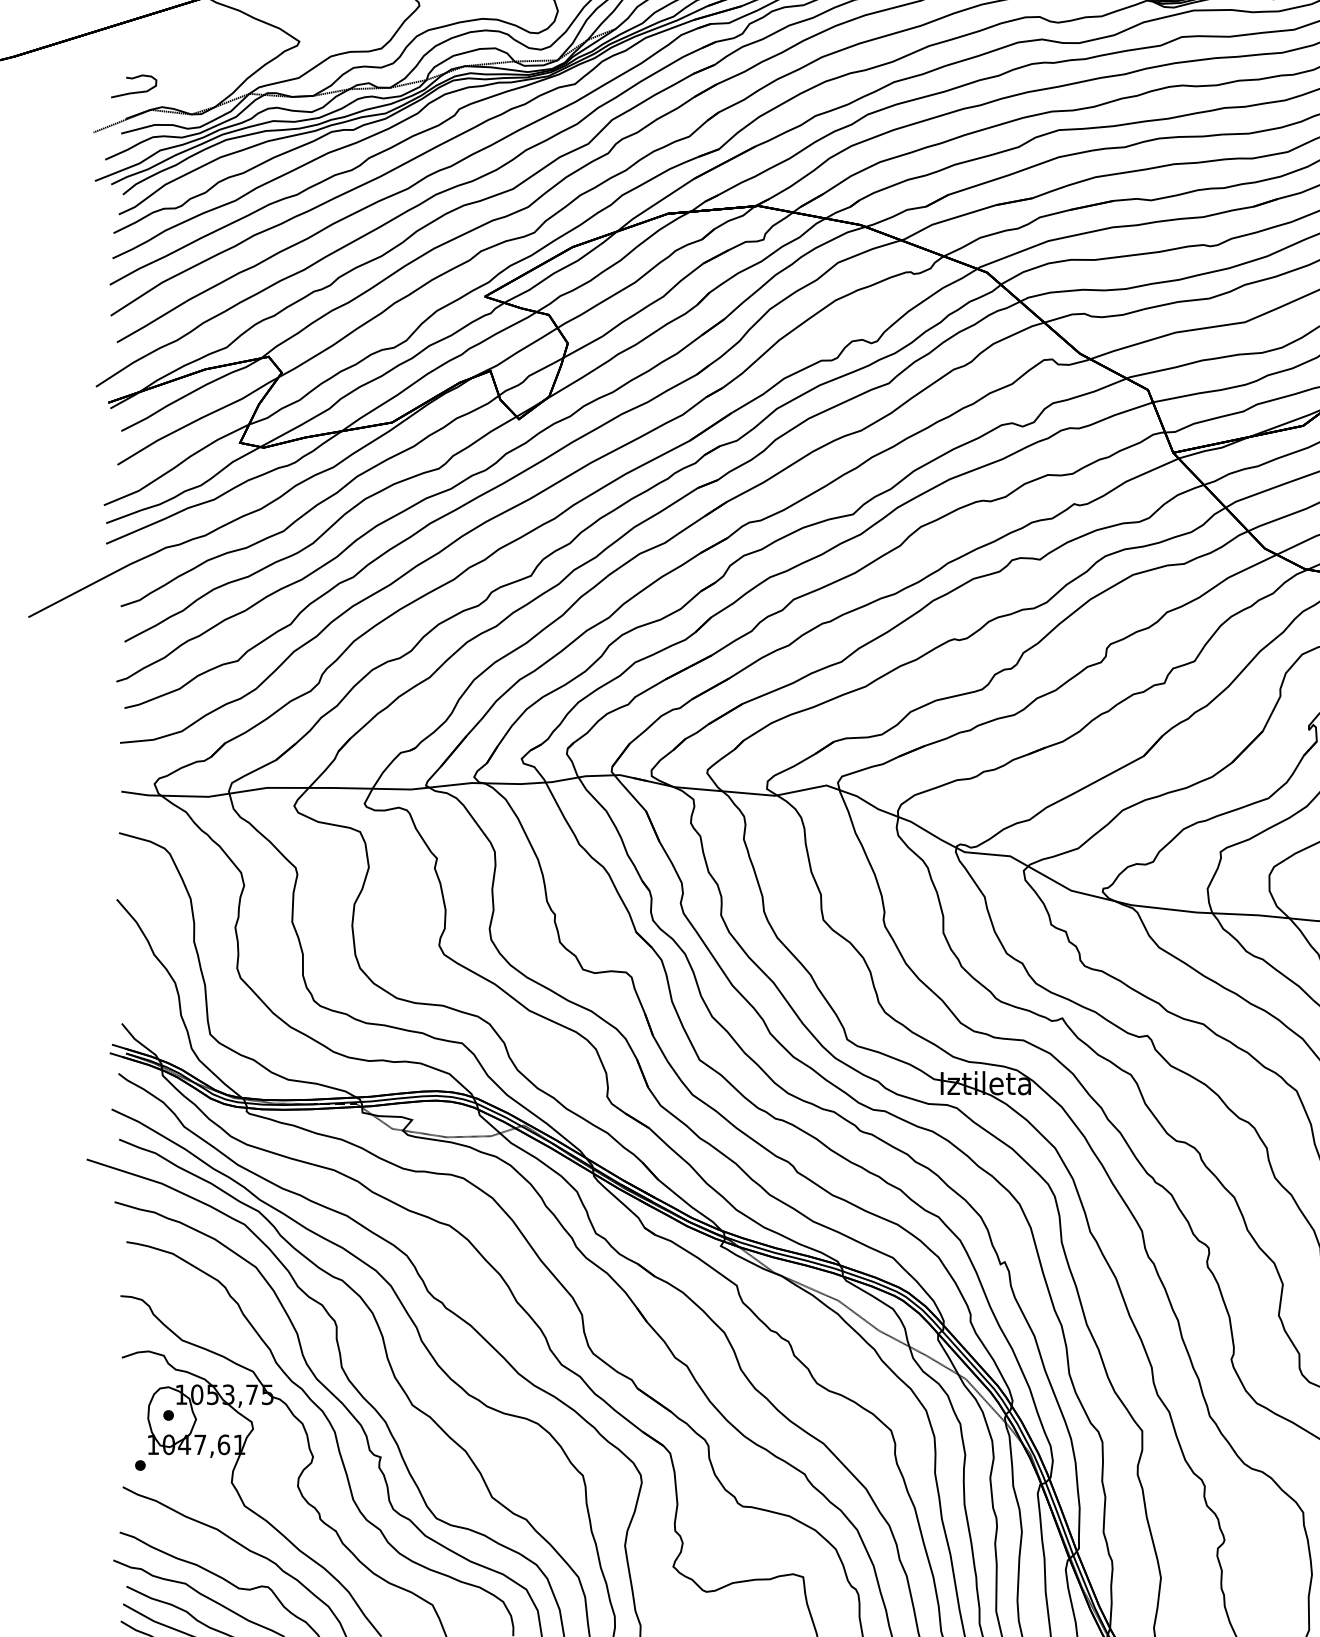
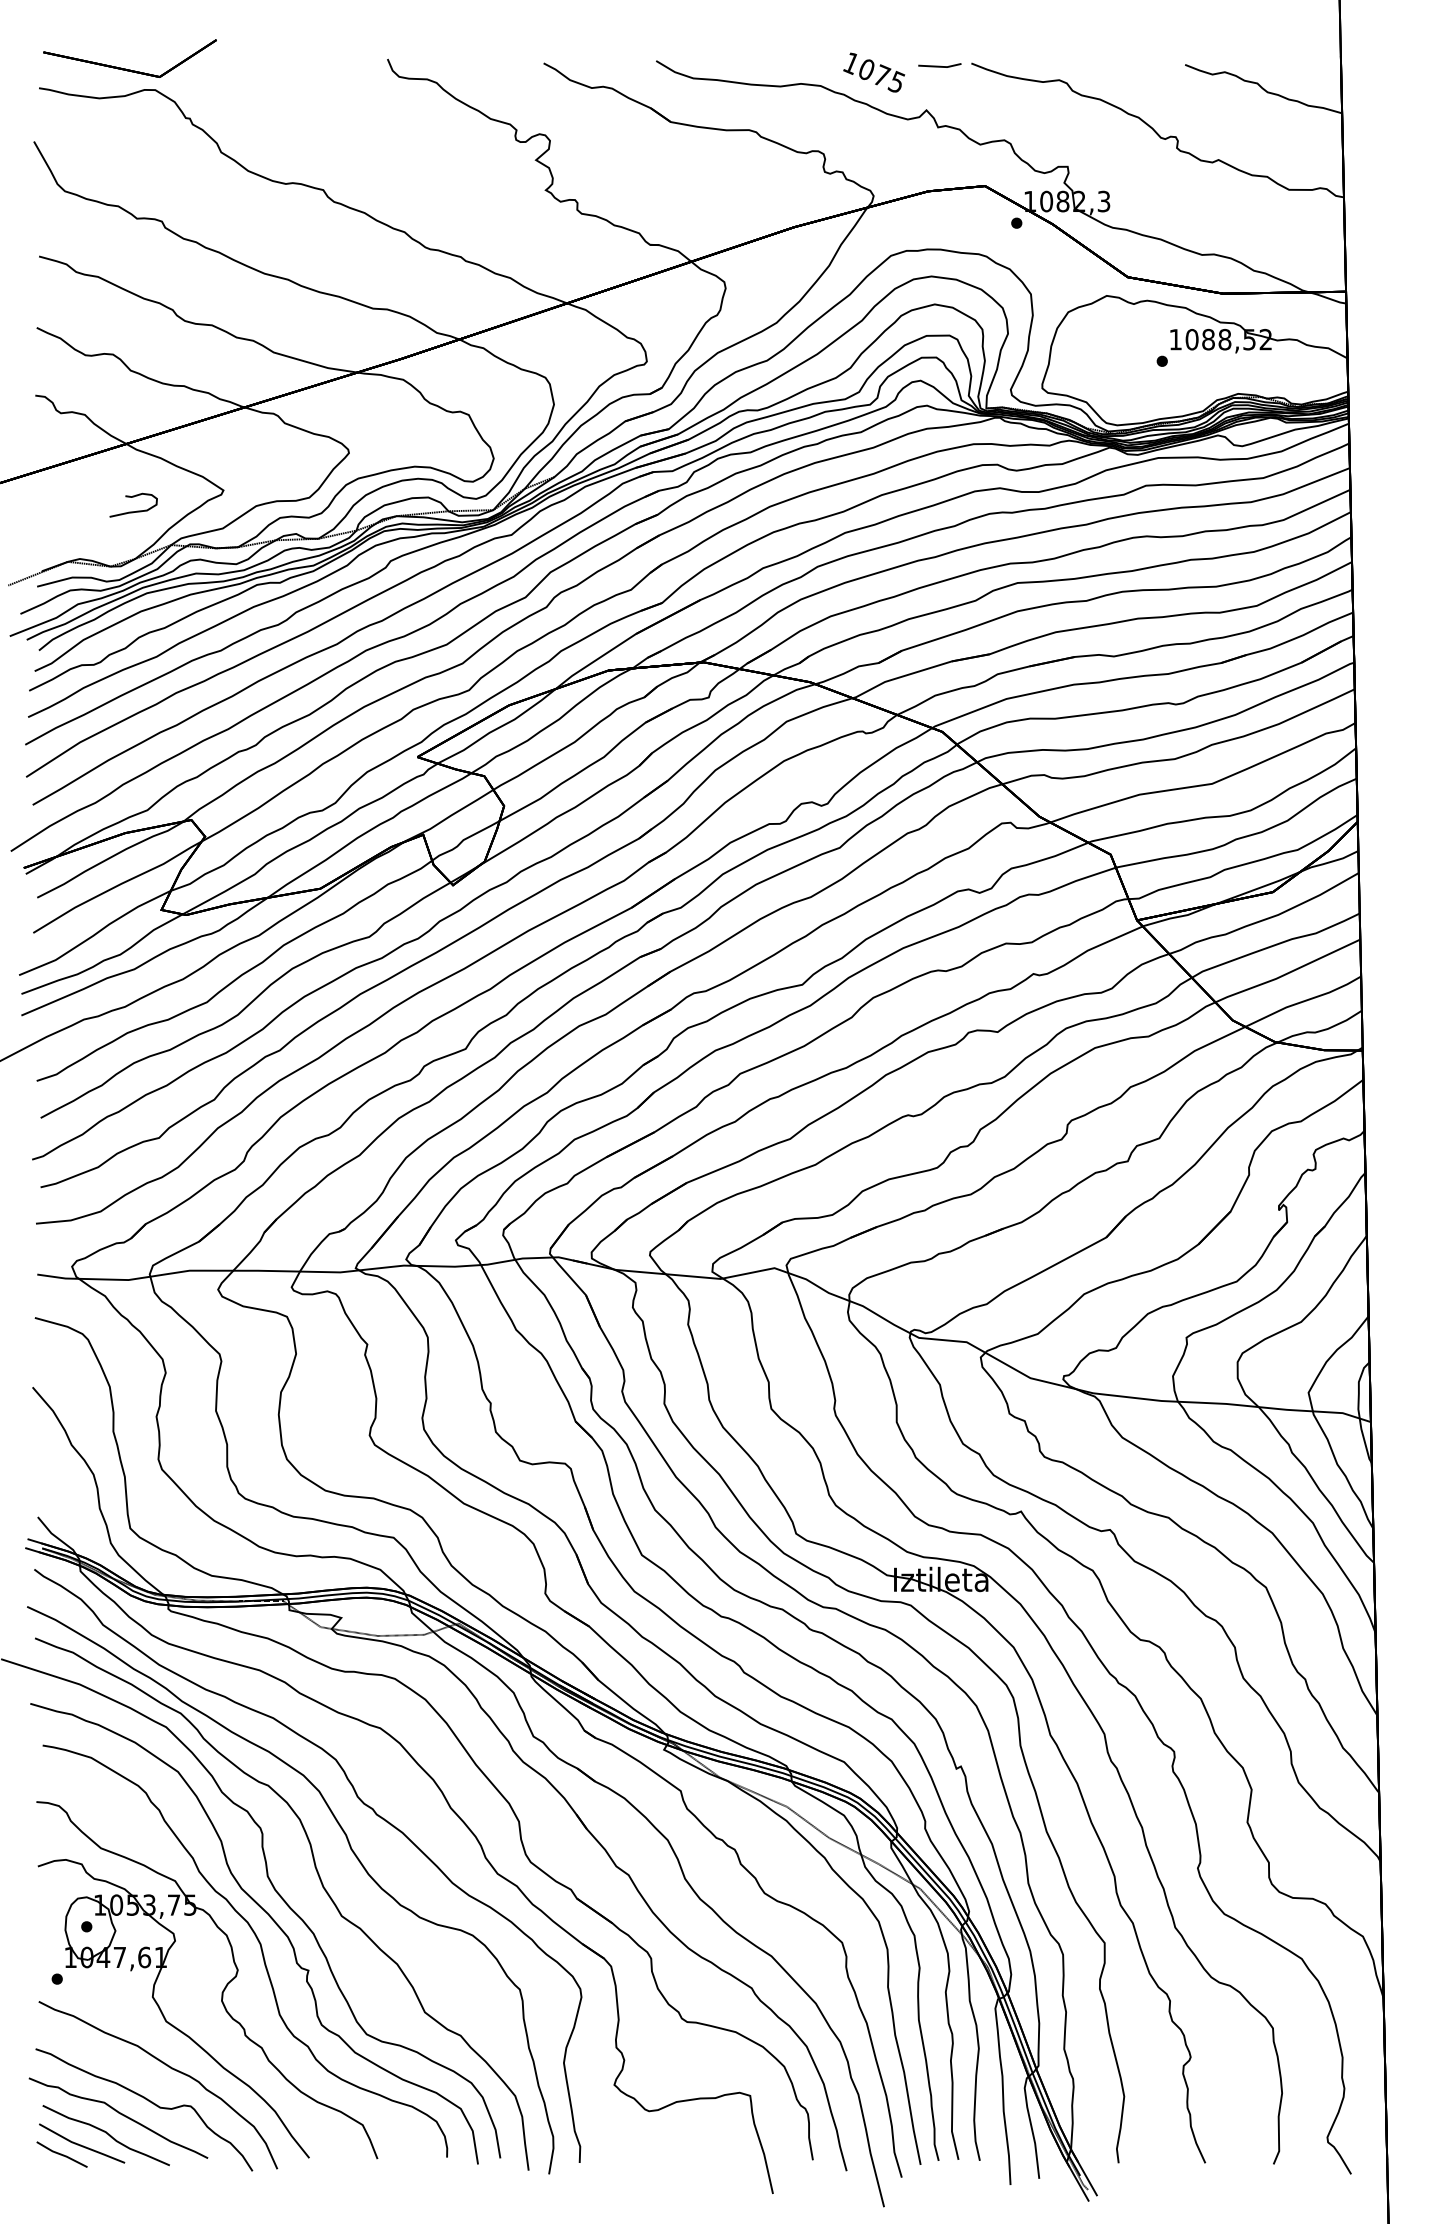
part: (136, 91) -> (136, 510), moved

